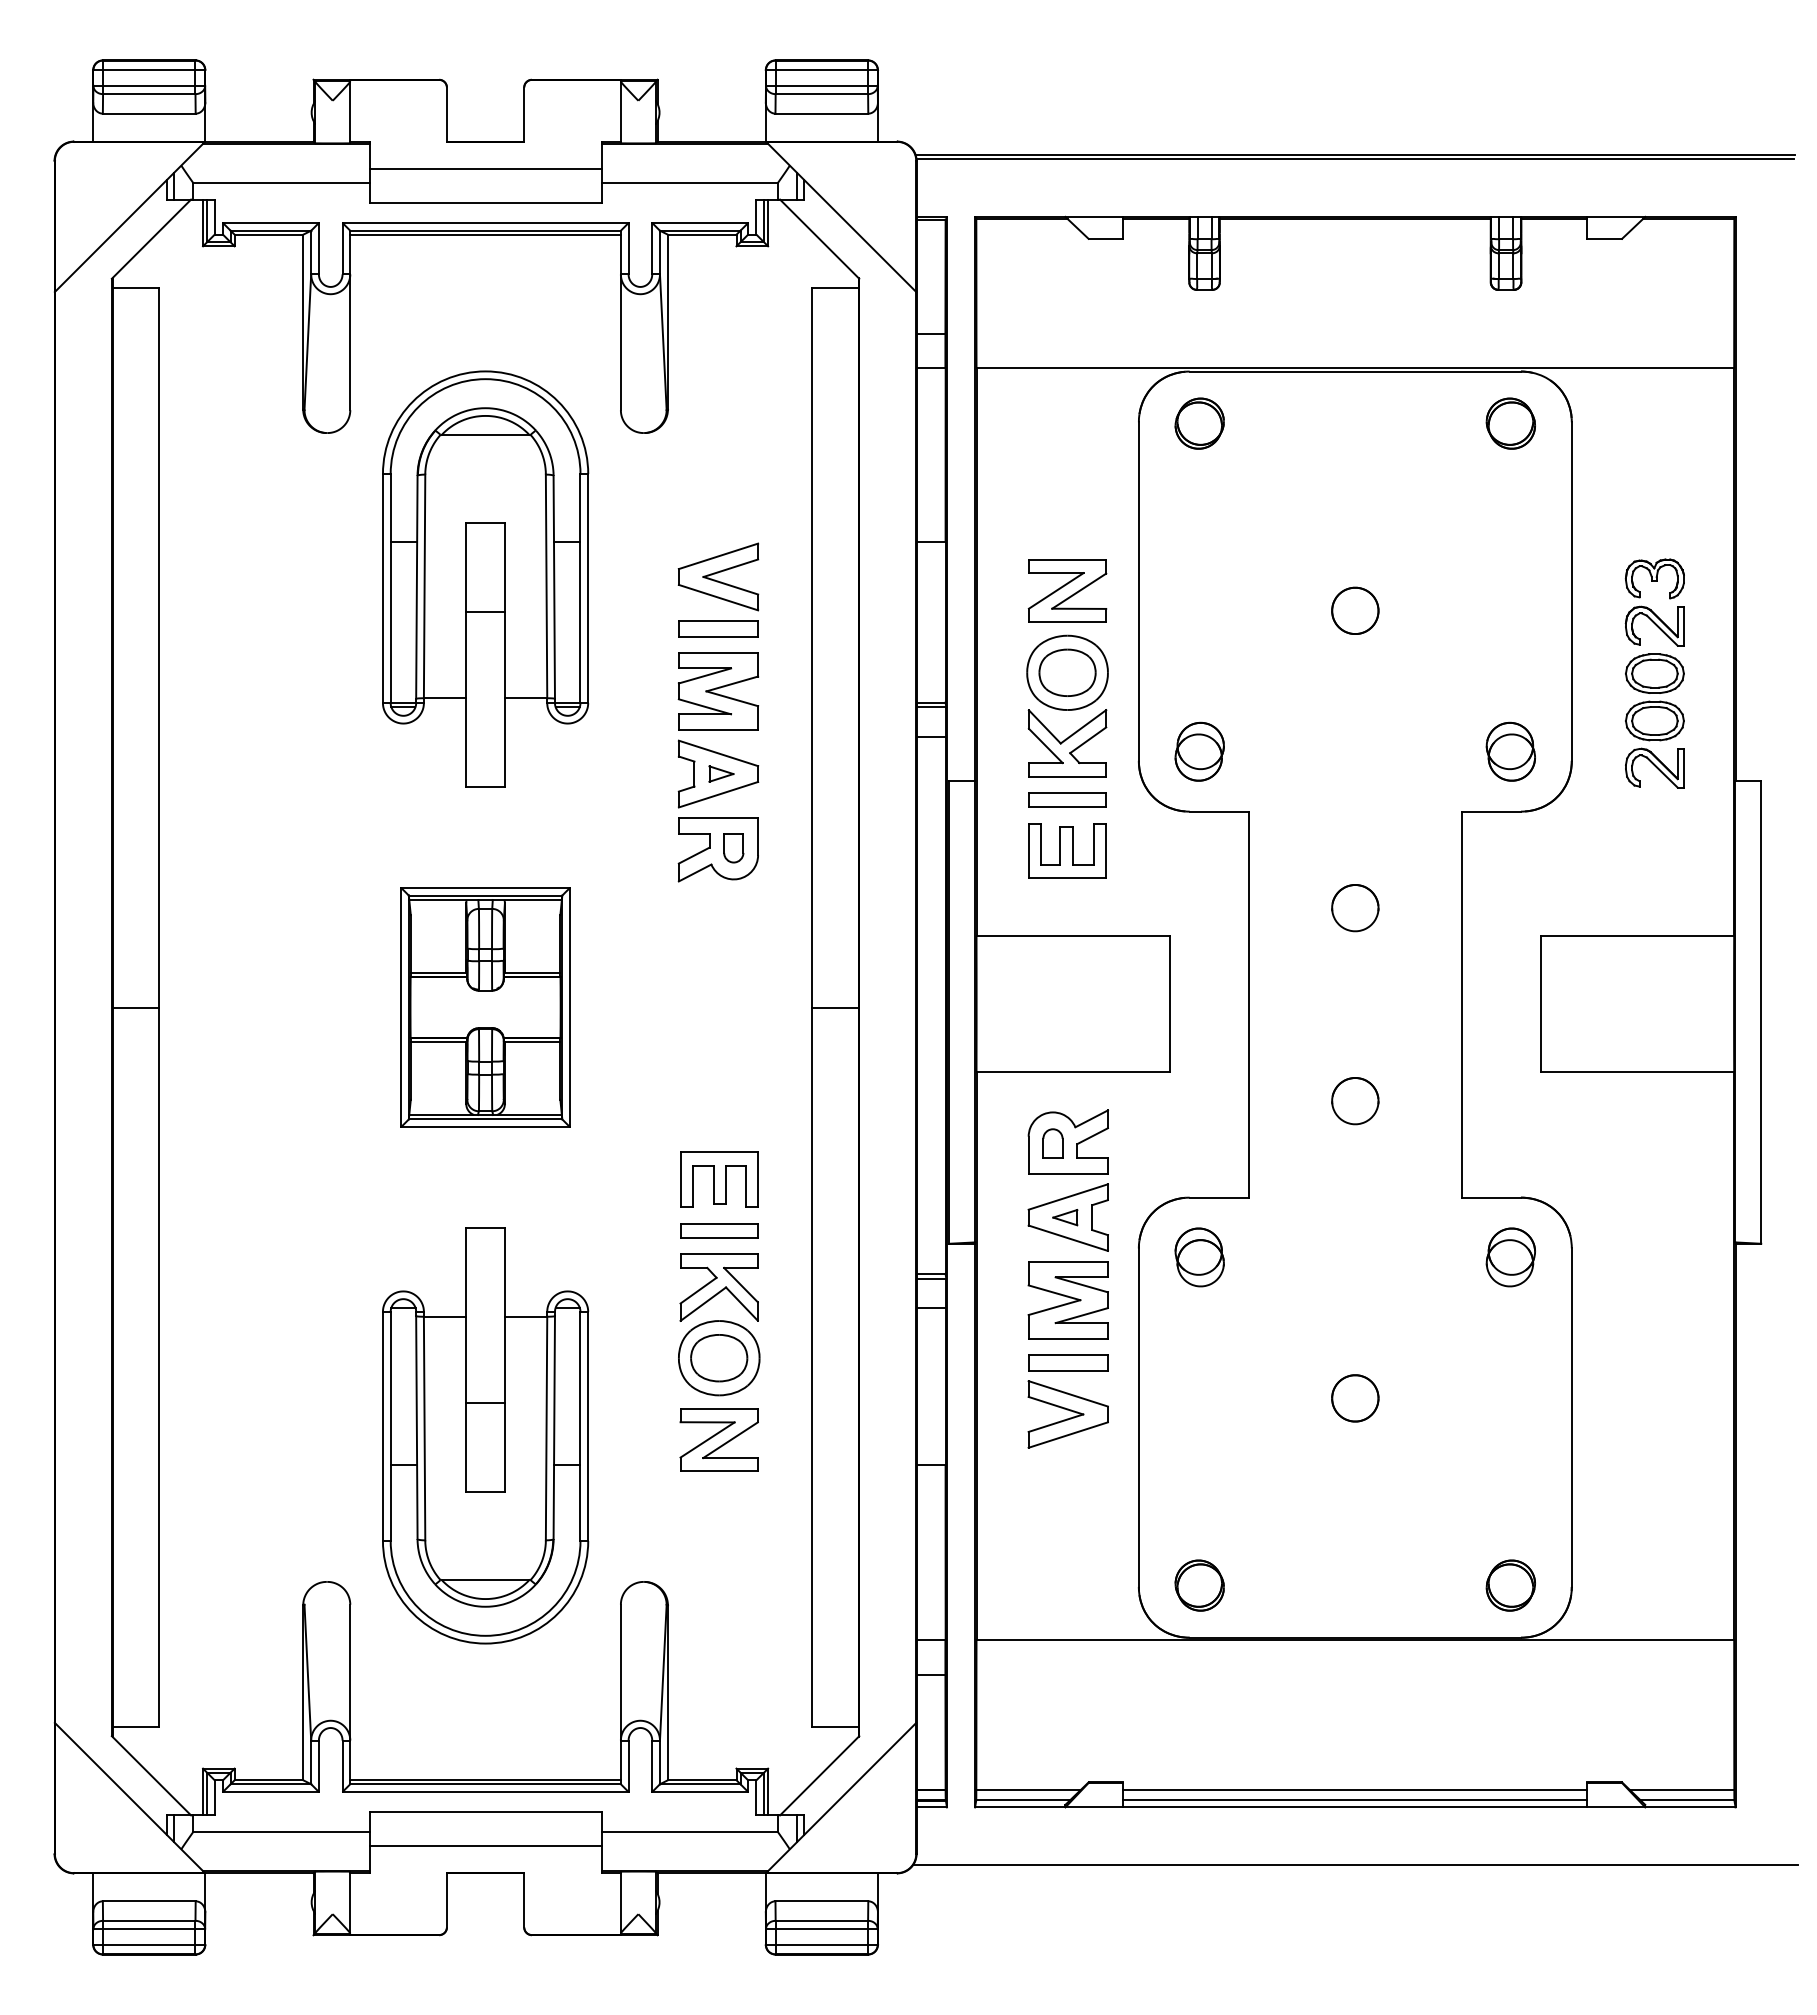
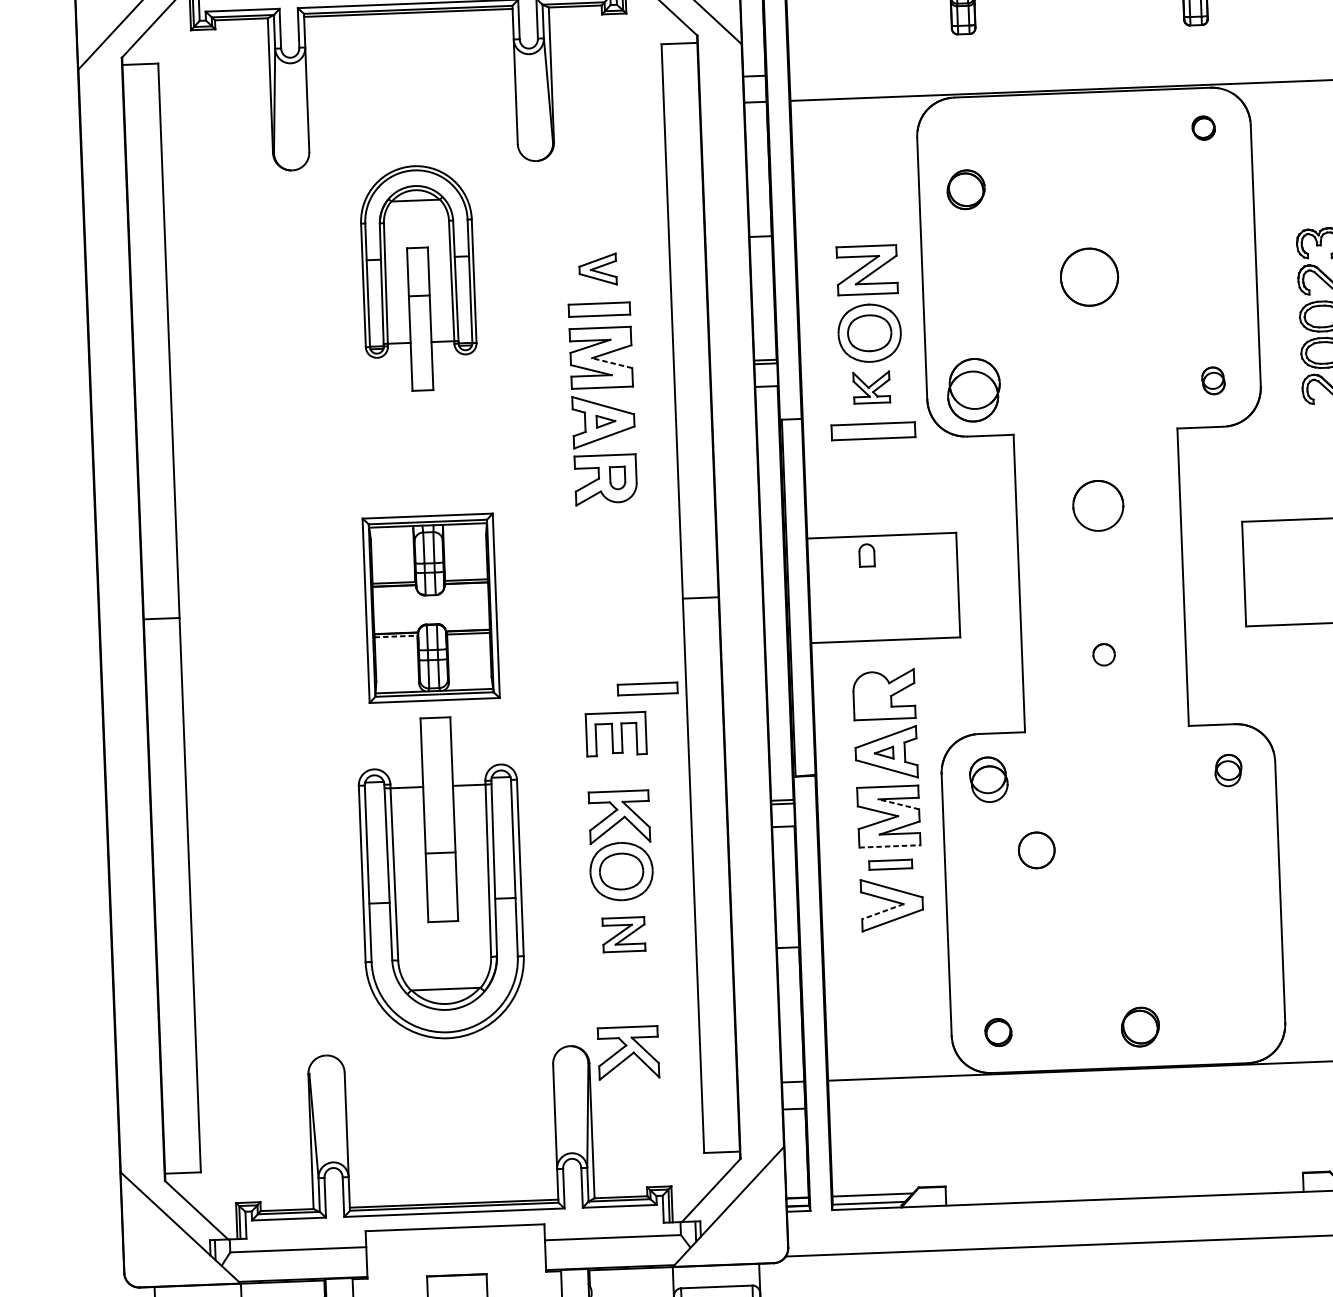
part: (1199, 423) -> (965, 189), moved
part: (1510, 423) -> (1203, 128), size x0.6
part: (718, 576) -> (597, 269), size x0.6
part: (485, 578) -> (418, 277), size x0.7
part: (1355, 610) -> (1089, 276), size x1.6
line: (732, 698) -> (612, 362), solid -> dashed
part: (1067, 743) -> (871, 387), size x0.6
part: (1199, 751) -> (973, 389), size x1.4
part: (1510, 751) -> (1213, 380), size x0.6
part: (1067, 799) -> (873, 430), size x1.4
part: (1067, 850) -> (874, 470), removed
part: (1355, 908) -> (1098, 506), size x1.4
line: (439, 1042) -> (396, 636), solid -> dashed
part: (1355, 1101) -> (1104, 654), size x0.6
part: (1052, 1143) -> (866, 555), moved
part: (719, 1230) -> (647, 688), moved
part: (1510, 1257) -> (1228, 770), size x0.7
line: (1081, 1284) -> (898, 804), solid -> dashed
line: (1068, 1338) -> (890, 846), solid -> dashed
part: (1068, 1362) -> (890, 864), size x0.7
part: (1355, 1398) -> (1036, 850), moved
line: (1055, 1423) -> (882, 911), solid -> dashed
part: (485, 1435) -> (441, 877), moved
part: (718, 1439) -> (623, 934), size x0.7
part: (1199, 1585) -> (998, 1032), size x0.7
part: (1510, 1585) -> (1140, 1027), moved
part: (718, 1593) -> (628, 1052), added
line: (1355, 1789) -> (1124, 1185), removed
line: (1355, 1800) -> (1124, 1193), removed
line: (485, 1846) -> (455, 1254), removed

